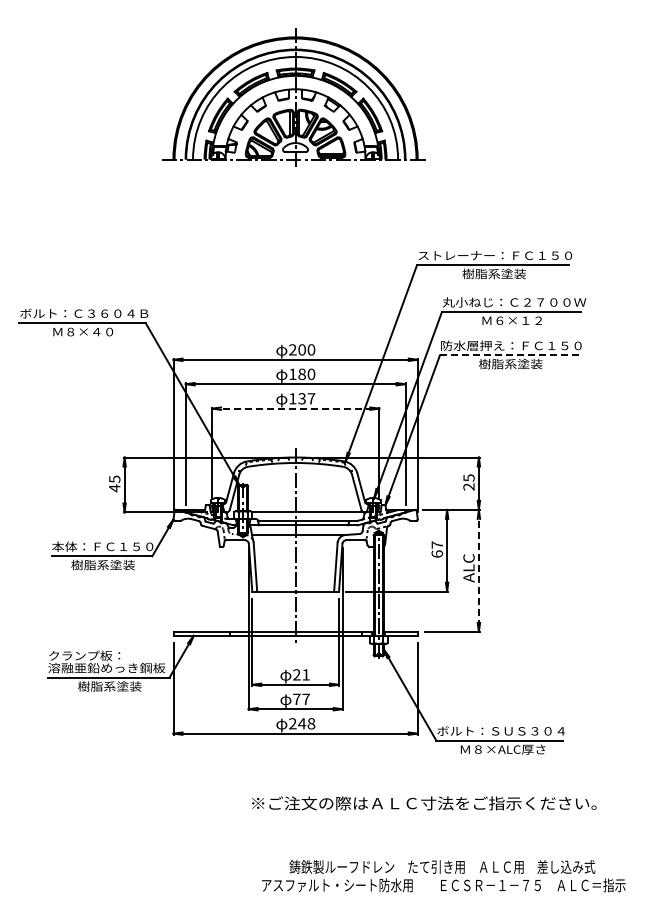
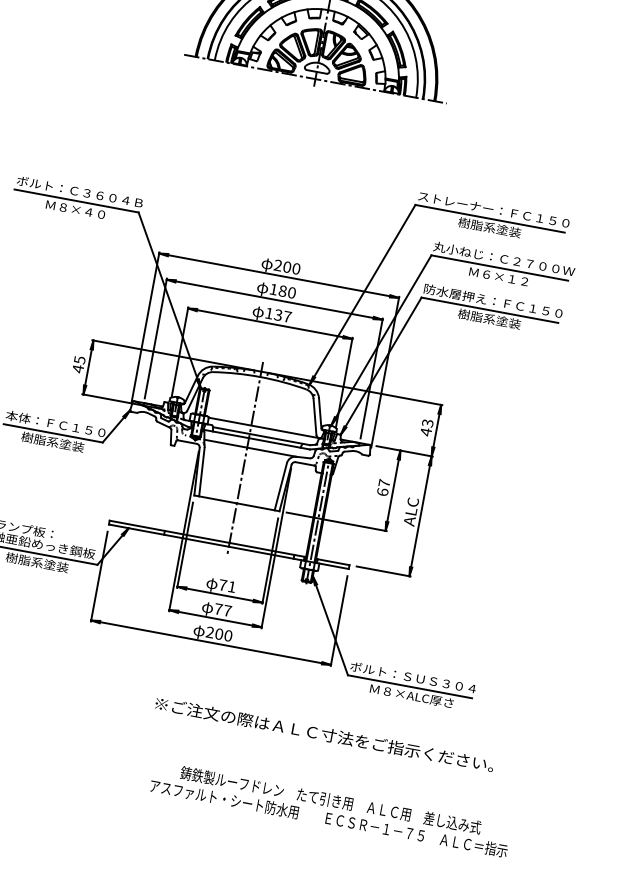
line: (509, 355) -> (489, 310), dashed -> solid
line: (295, 408) -> (270, 323), dashed -> solid
text: (468, 482) -> (426, 427), 25 -> 43
line: (478, 571) -> (420, 516), dashed -> solid
text: (296, 674) -> (222, 584), 21 -> 71
text: (306, 723) -> (223, 634), 248 -> 200

